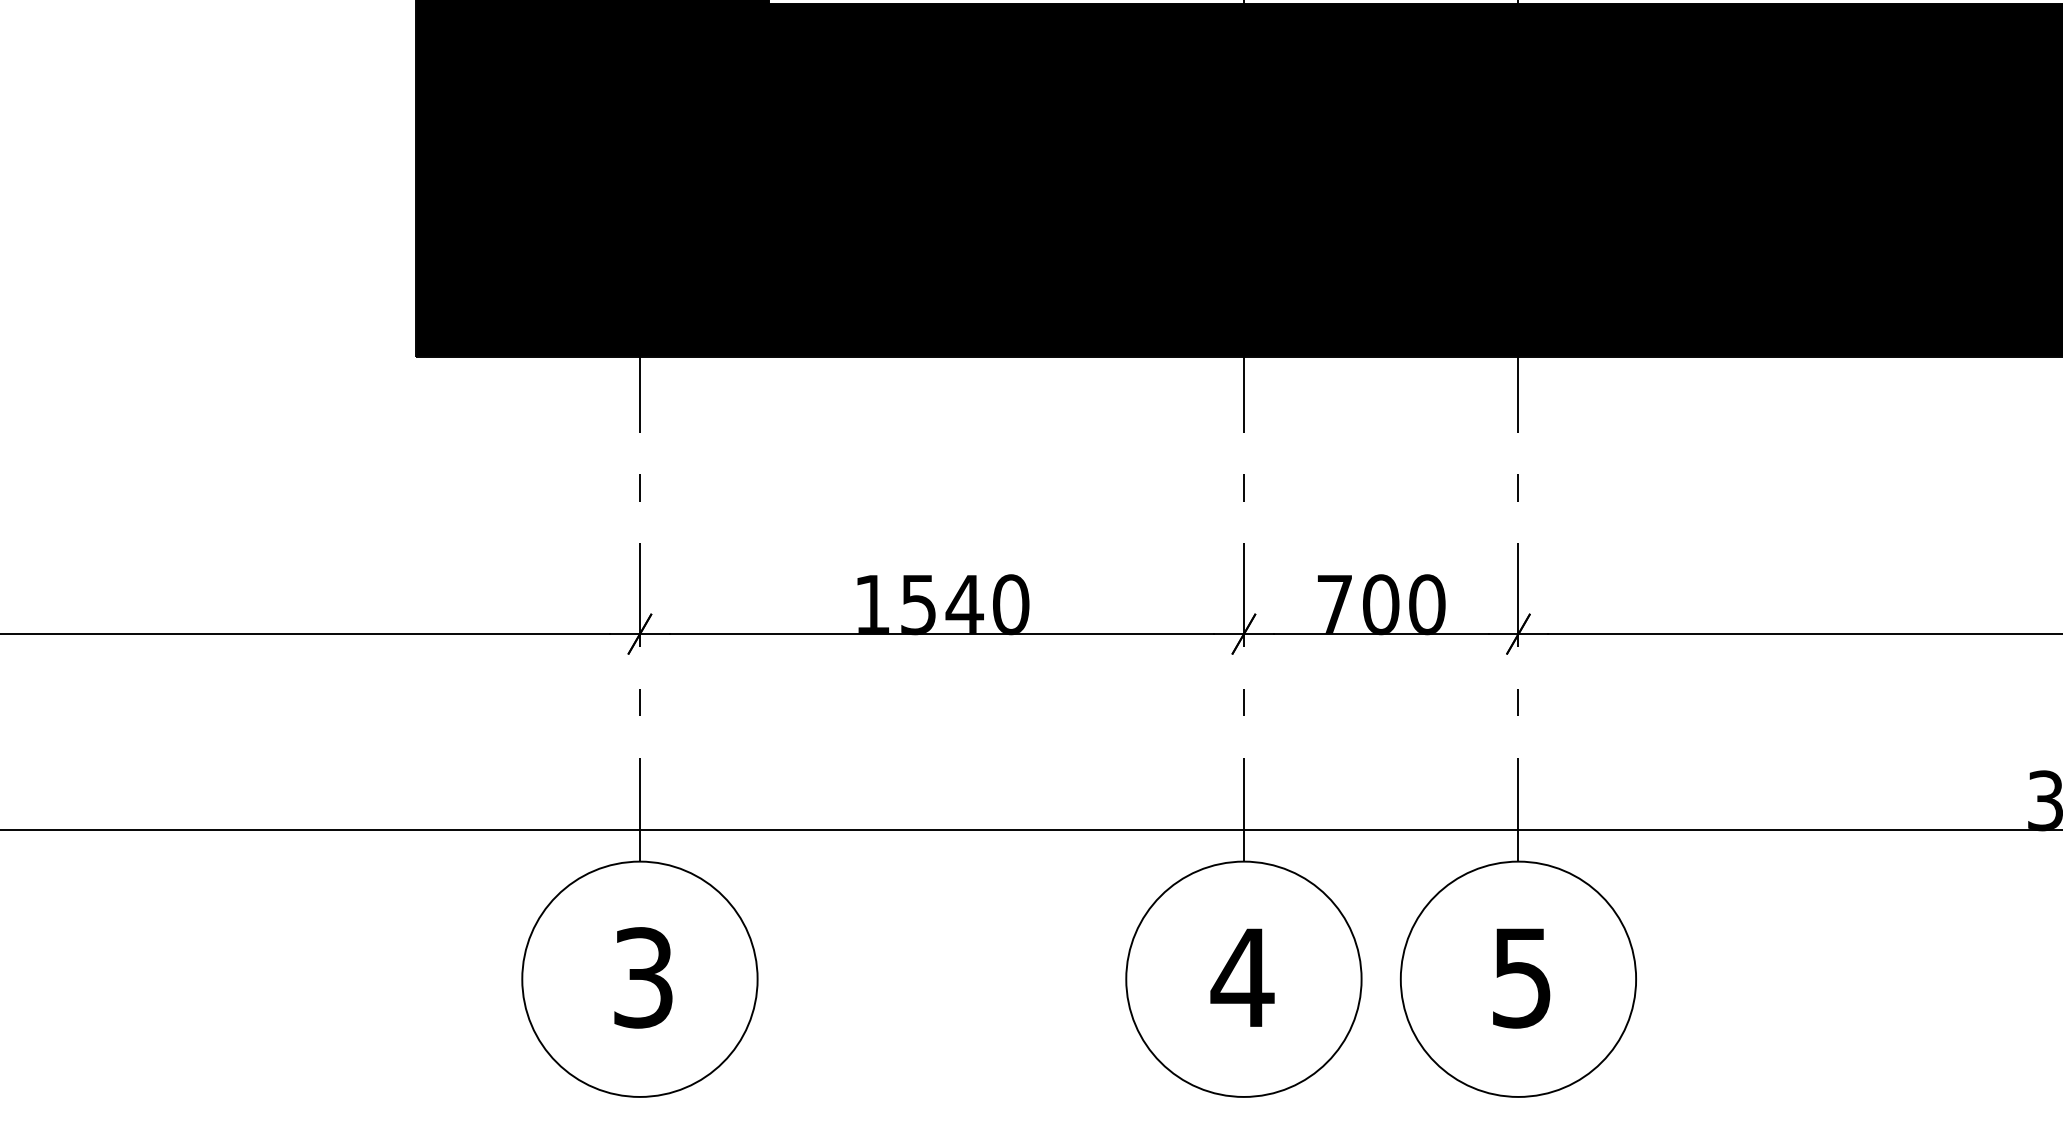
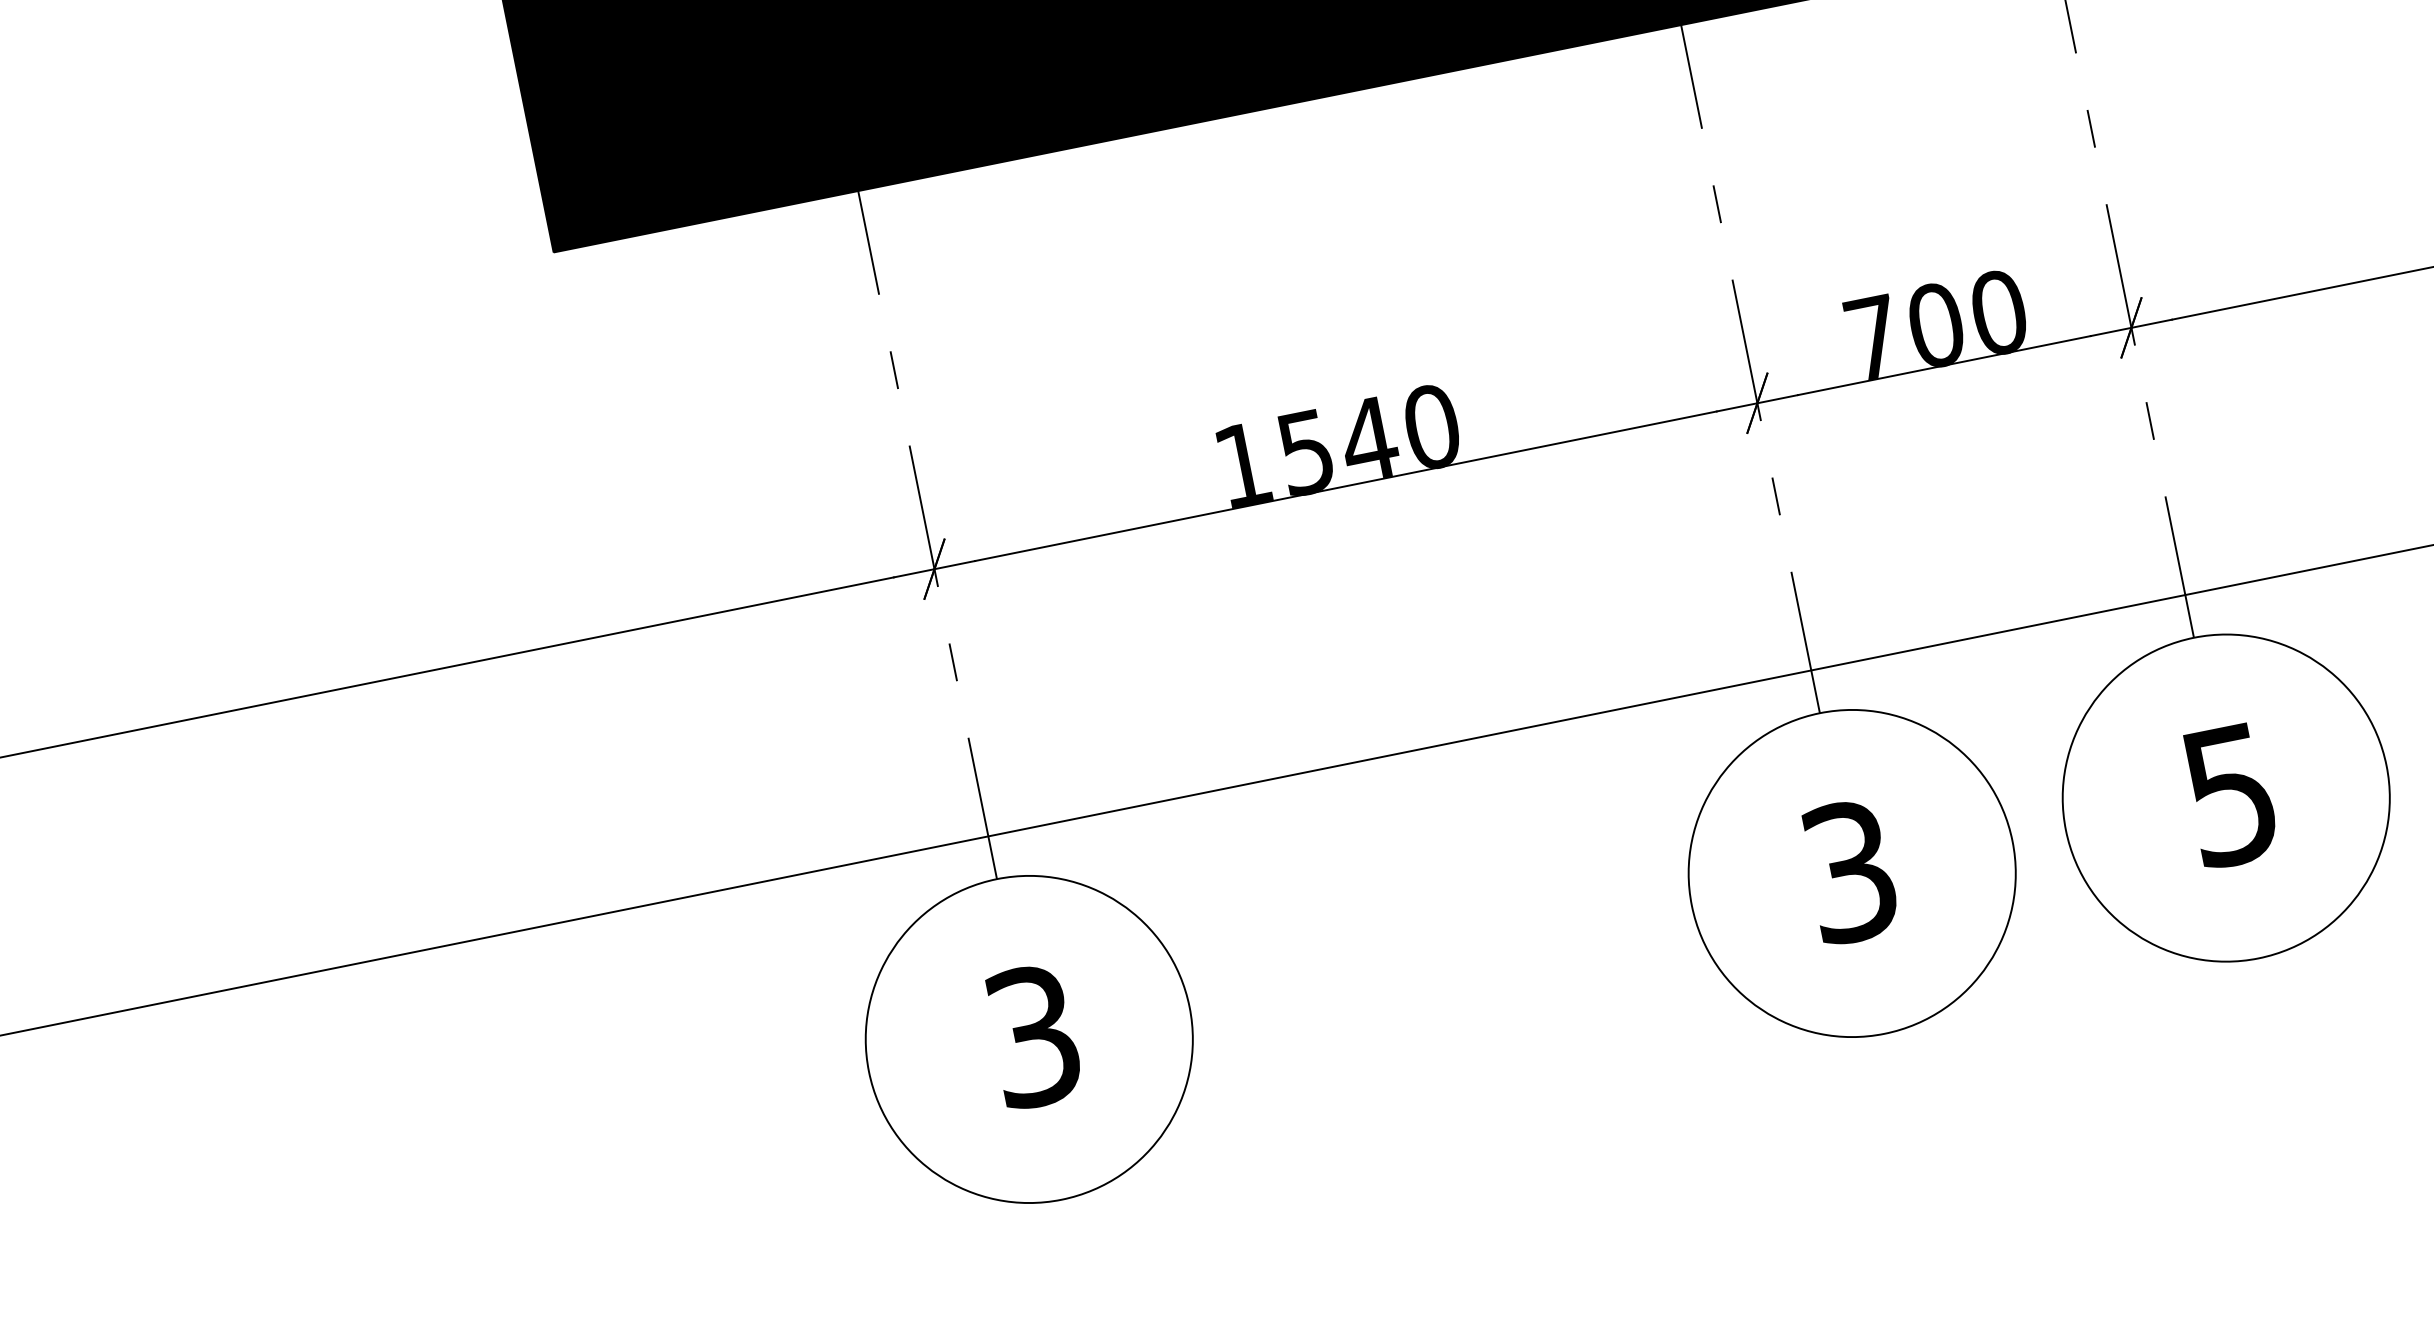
text: (1242, 977) -> (1849, 871), 4 -> 3

